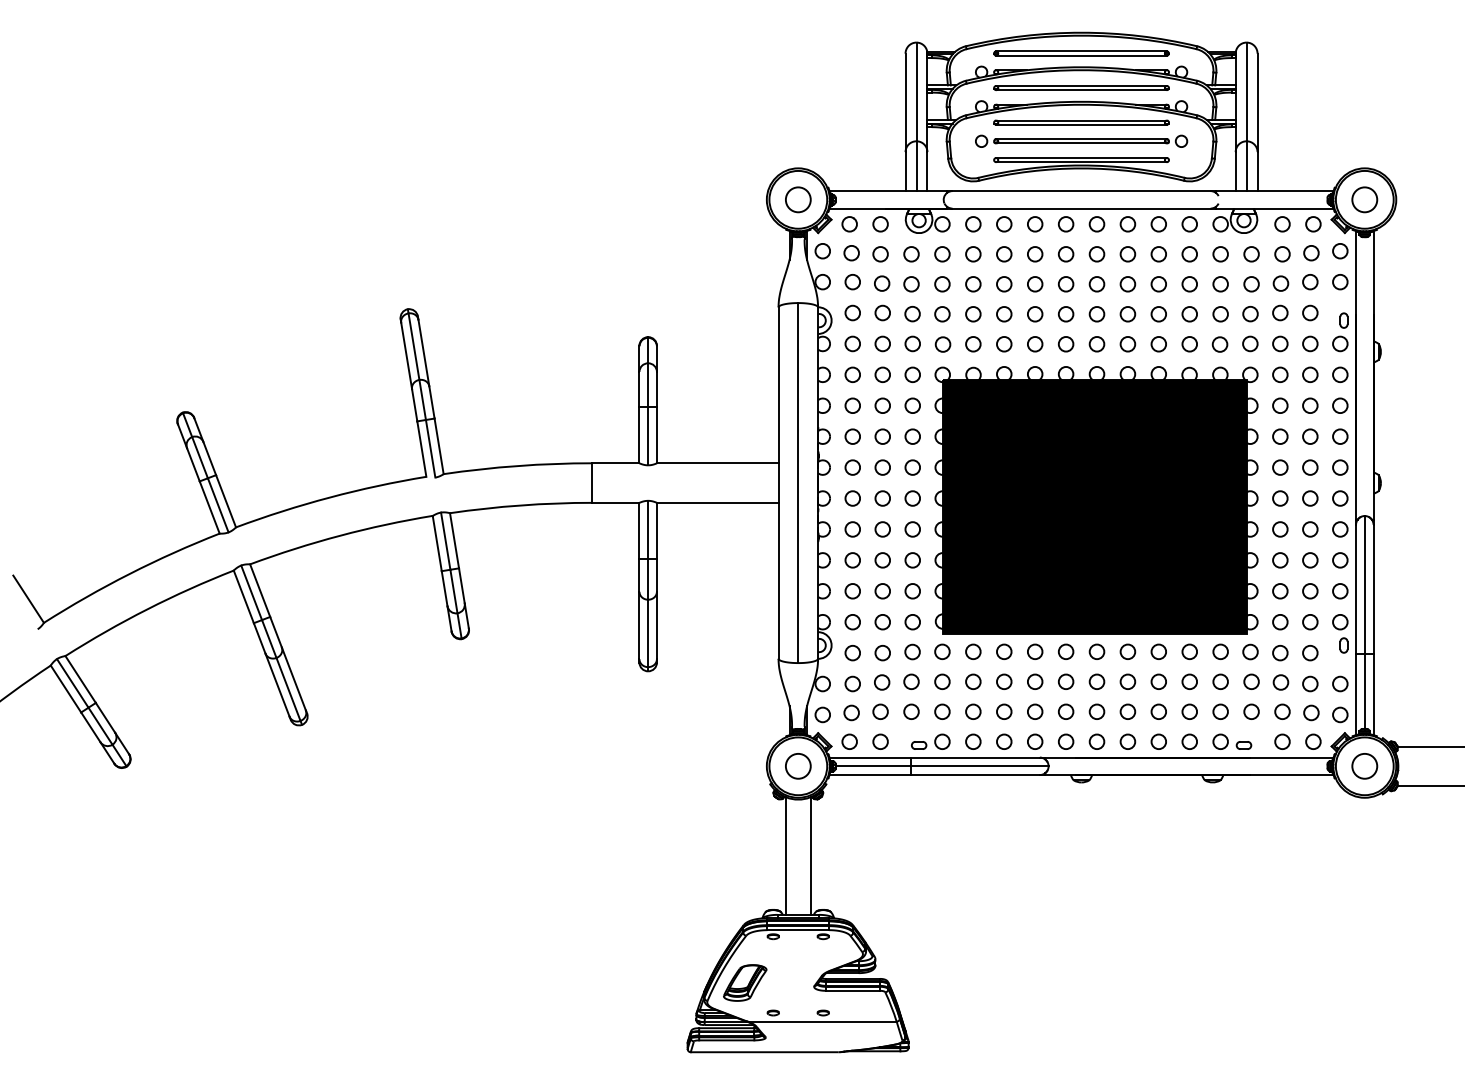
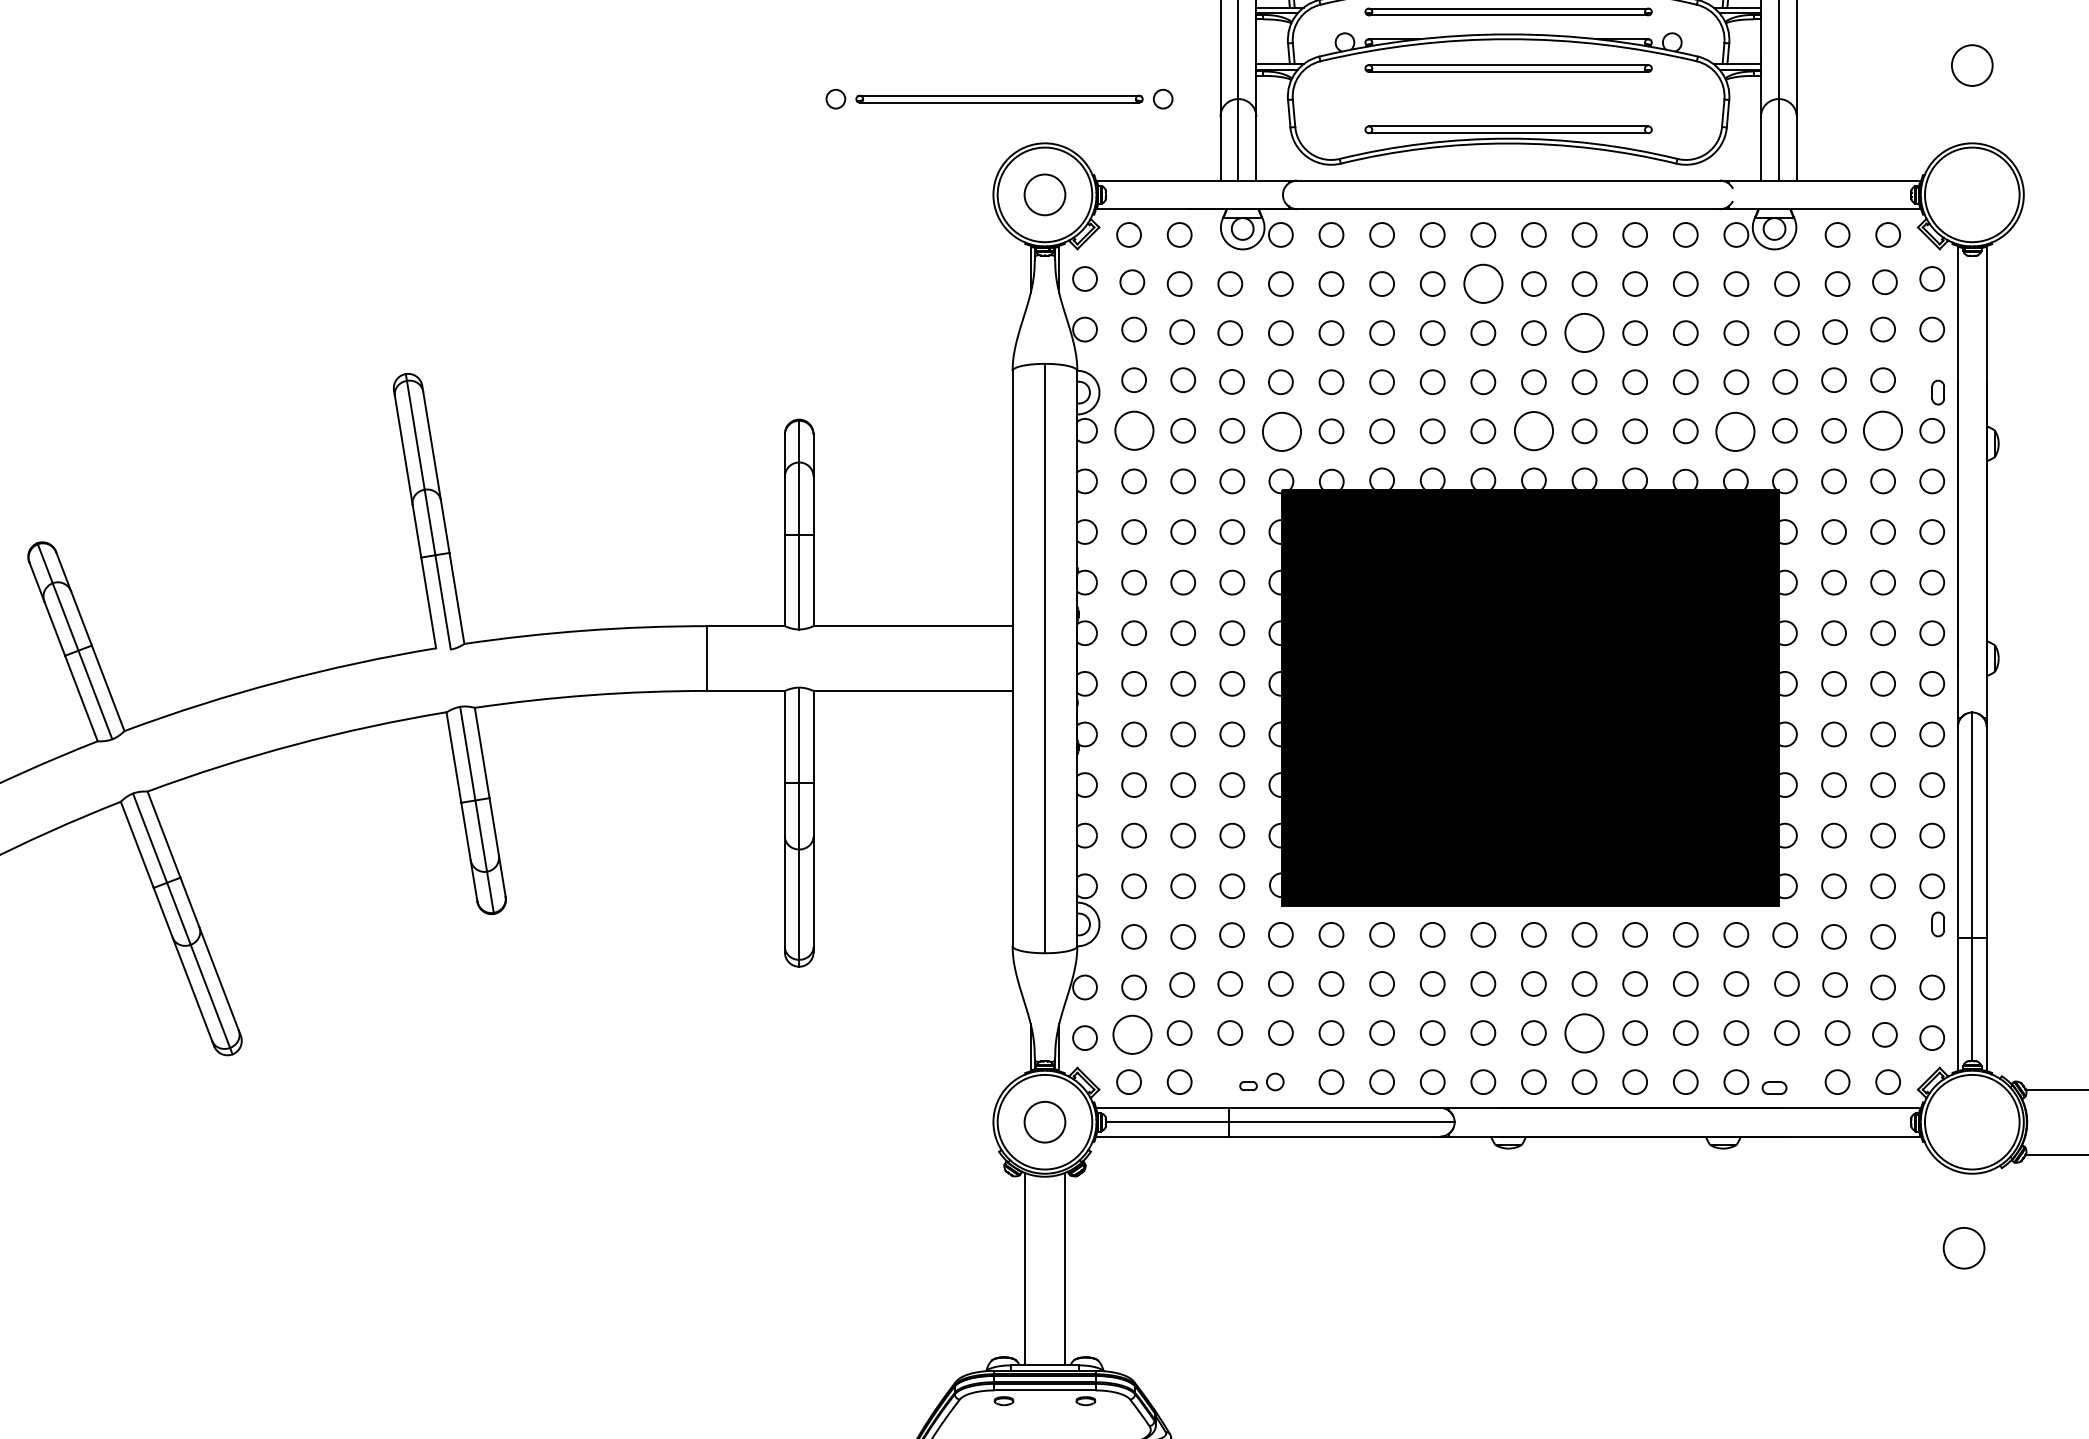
part: (1081, 140) -> (999, 97), moved
circle: (1364, 199) -> (1971, 65), moved
circle: (1065, 254) -> (1482, 284), size x1.6
circle: (1127, 284) -> (1583, 333), size x1.6
circle: (852, 343) -> (1133, 430), size x1.6
circle: (1310, 343) -> (1883, 430), size x1.6
circle: (942, 344) -> (1280, 431), size x1.6
circle: (1096, 344) -> (1533, 431), size x1.6
circle: (1219, 344) -> (1734, 431), size x1.6
circle: (1127, 711) -> (1583, 1032), size x1.6
circle: (851, 712) -> (1132, 1034), size x1.6
part: (930, 741) -> (1261, 1081), size x0.7
circle: (1364, 766) -> (1963, 1248), moved

